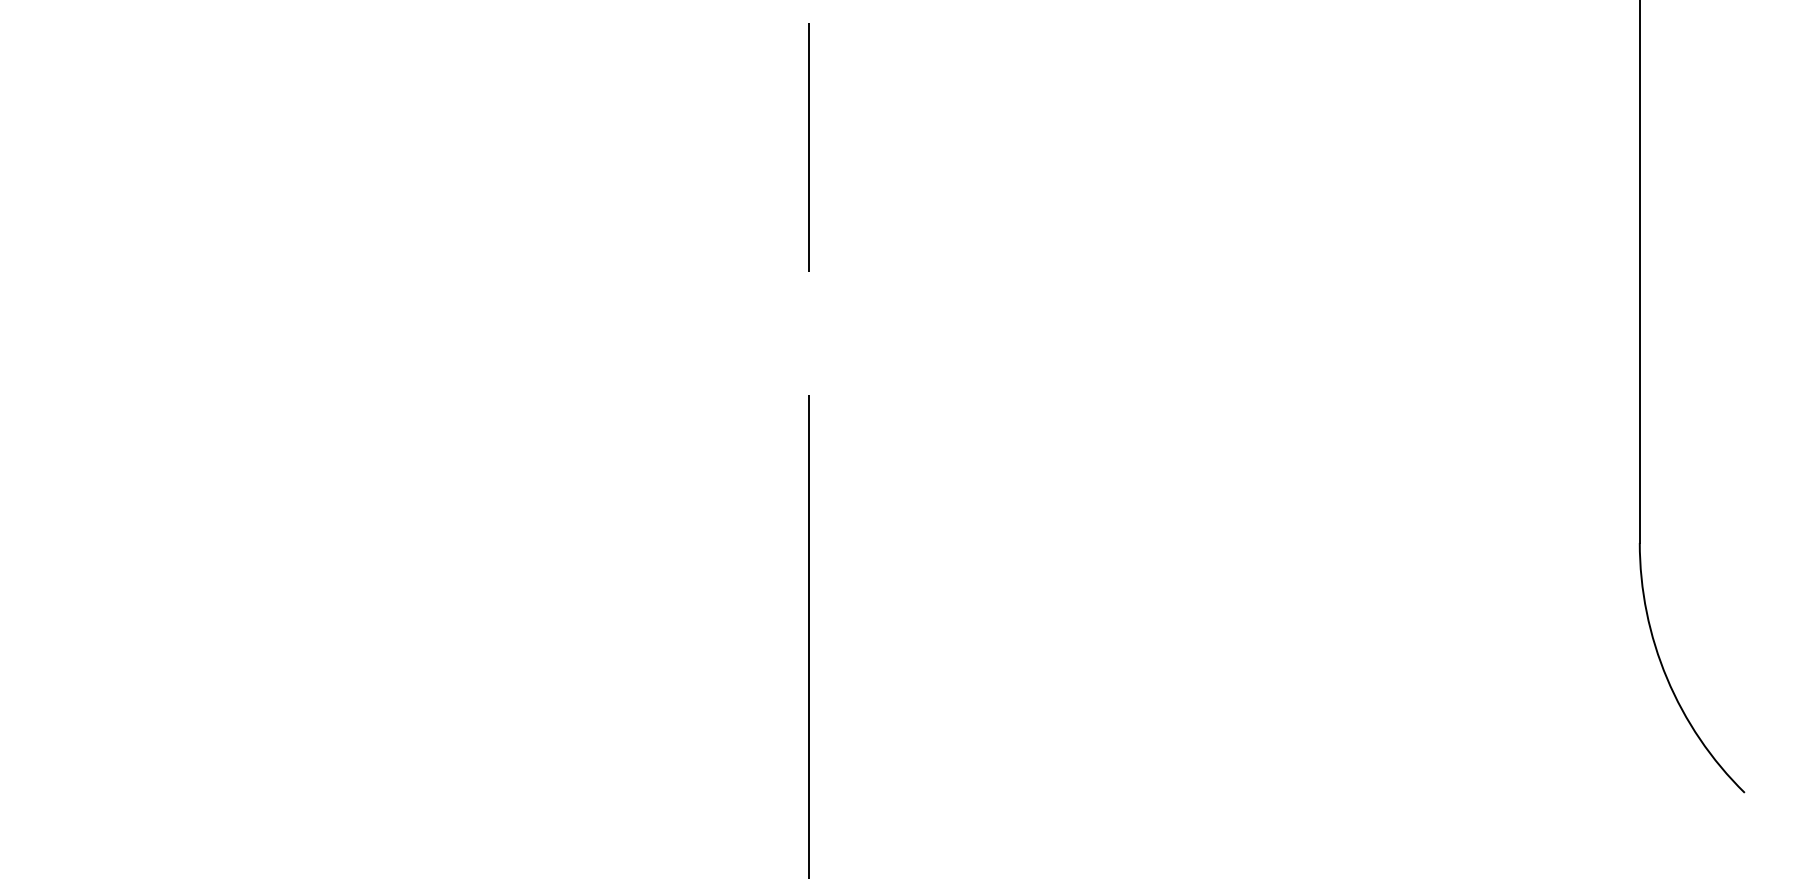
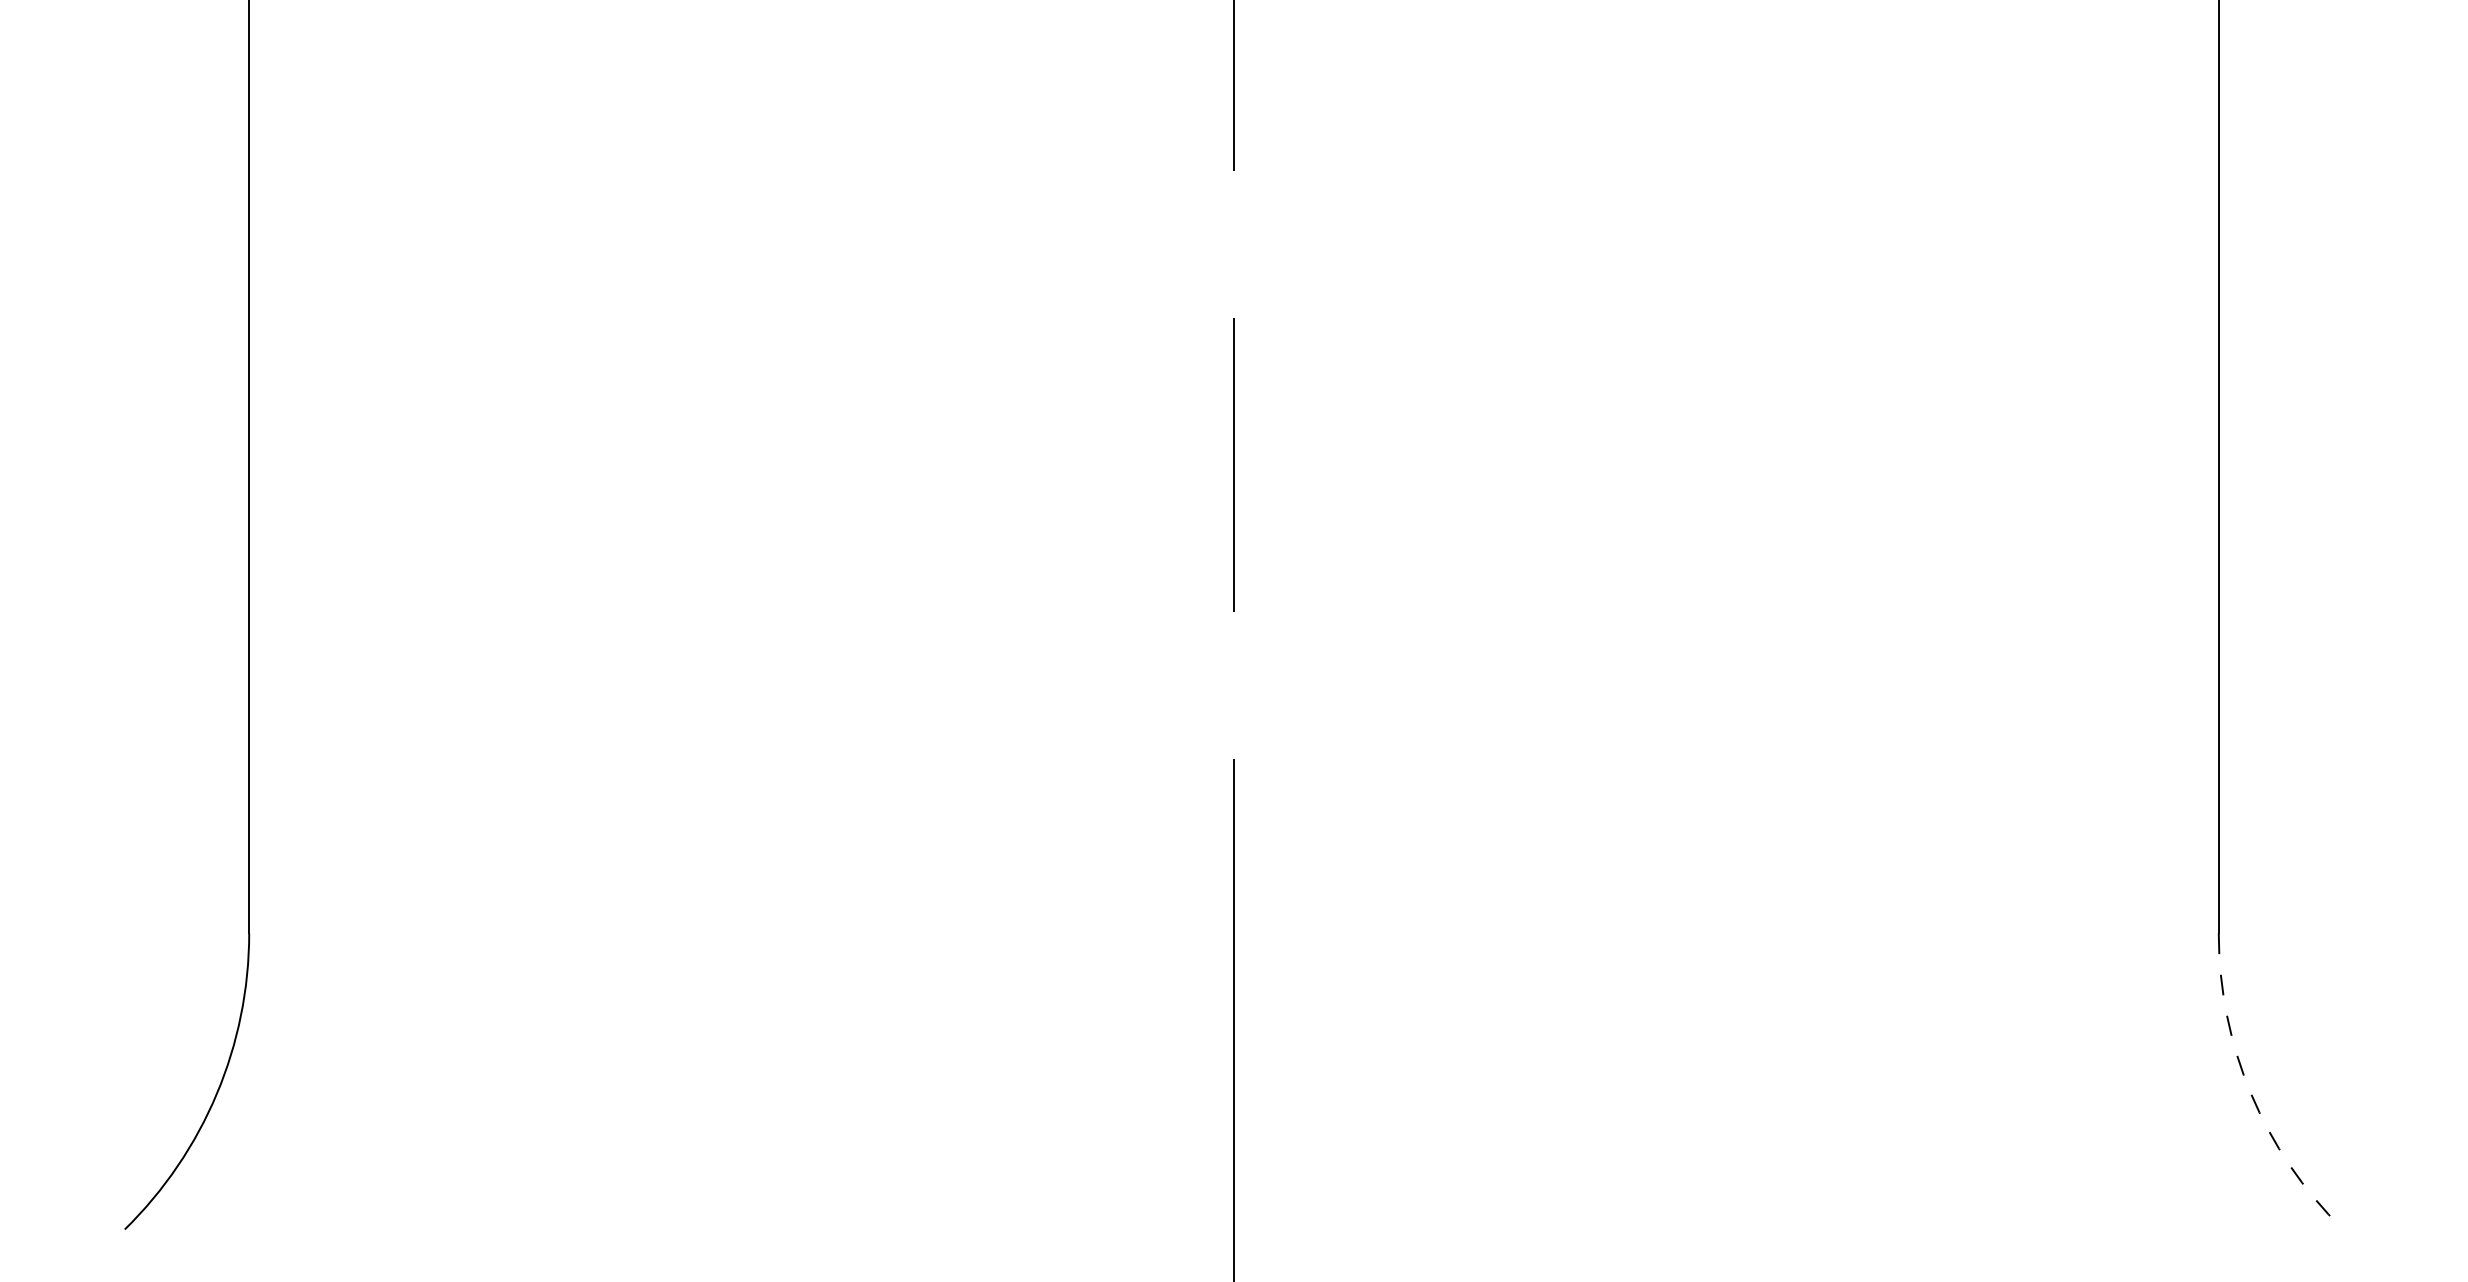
arc: (1667, 678) -> (2251, 1093), solid -> dashed

